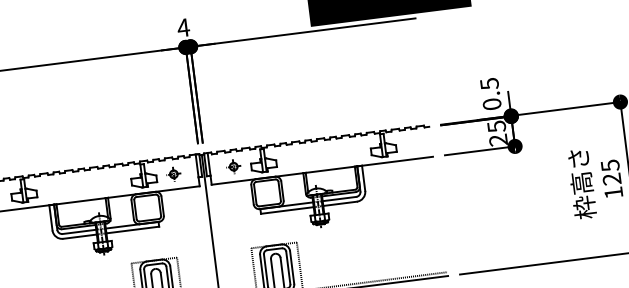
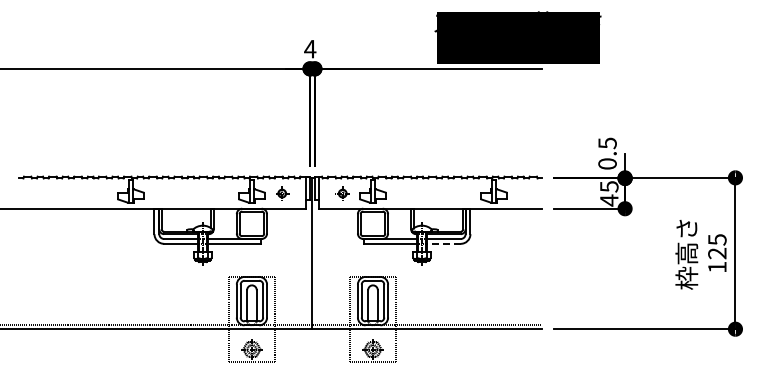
text: (498, 140) -> (609, 200), 25 -> 45
line: (339, 203) -> (443, 243), solid -> dashed

